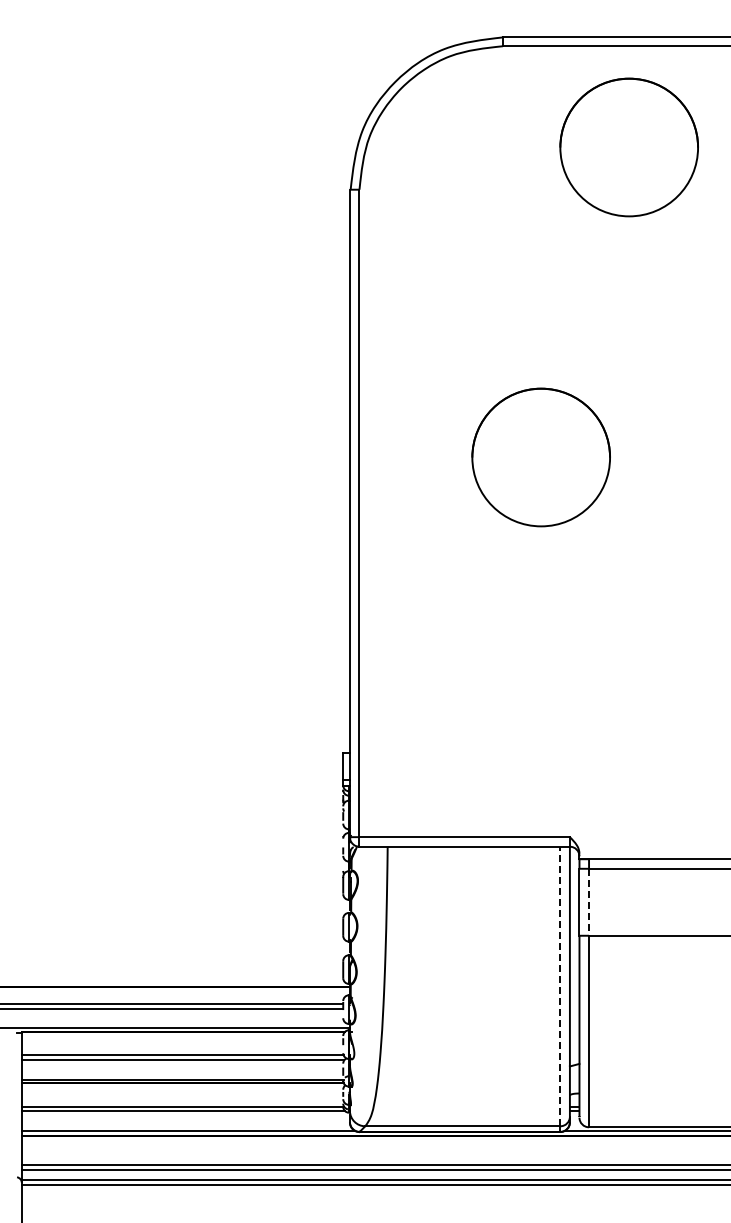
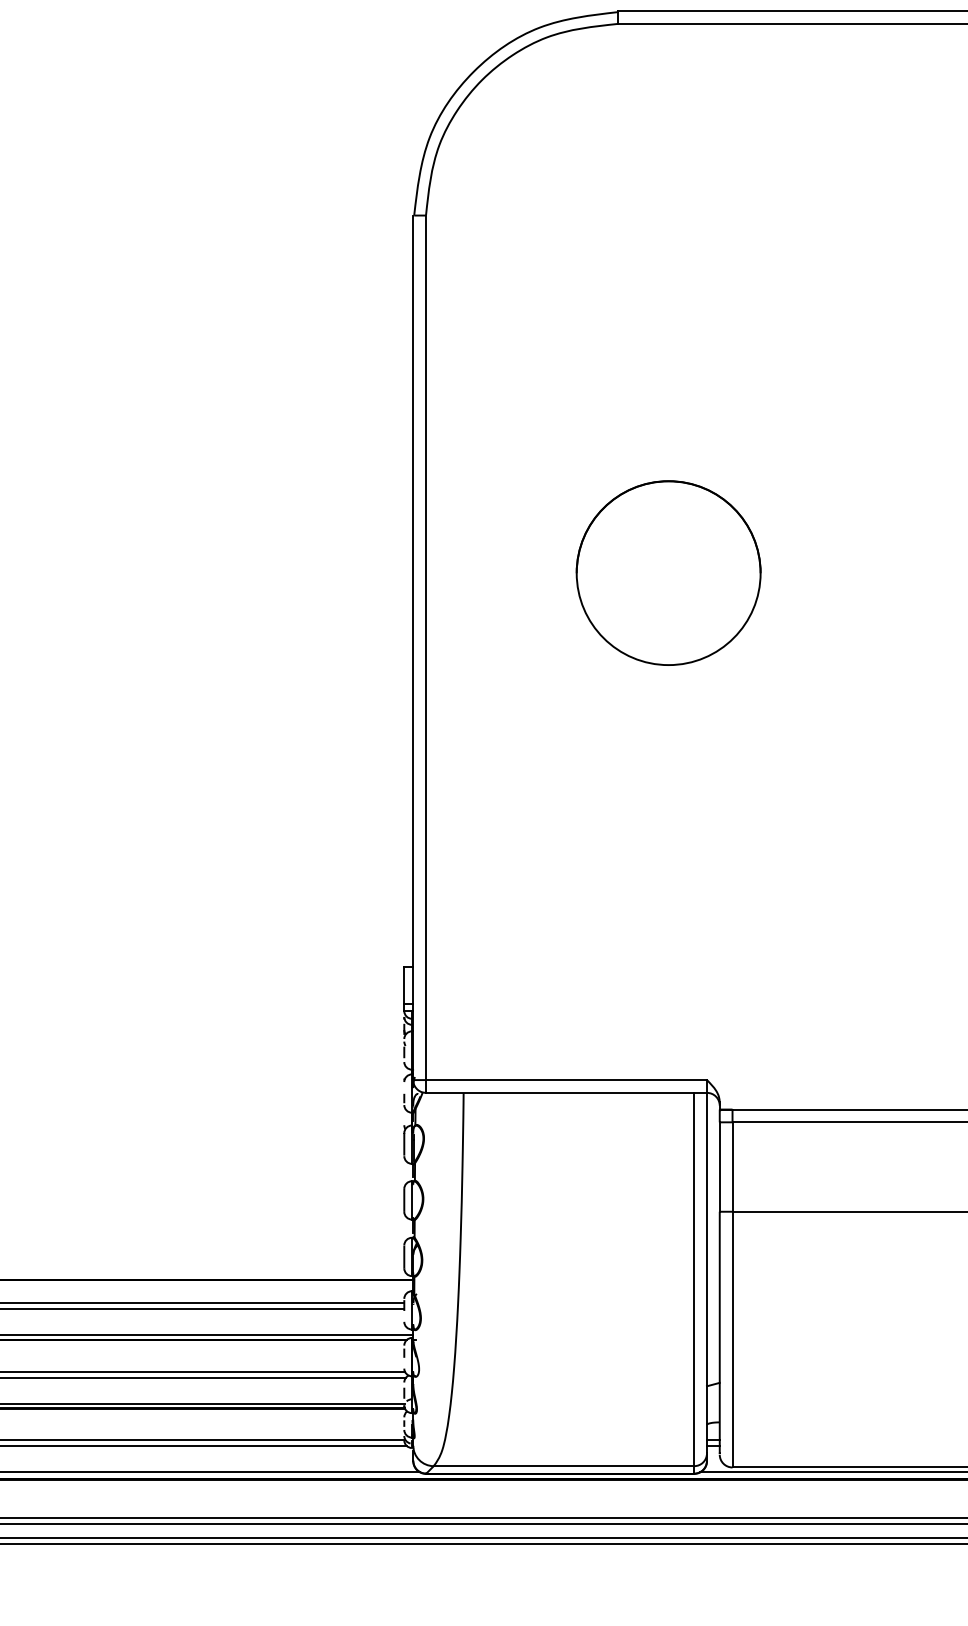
part: (628, 147) -> (785, 159), removed
line: (589, 902) -> (733, 1167), dashed -> solid
line: (560, 986) -> (694, 1279), dashed -> solid

